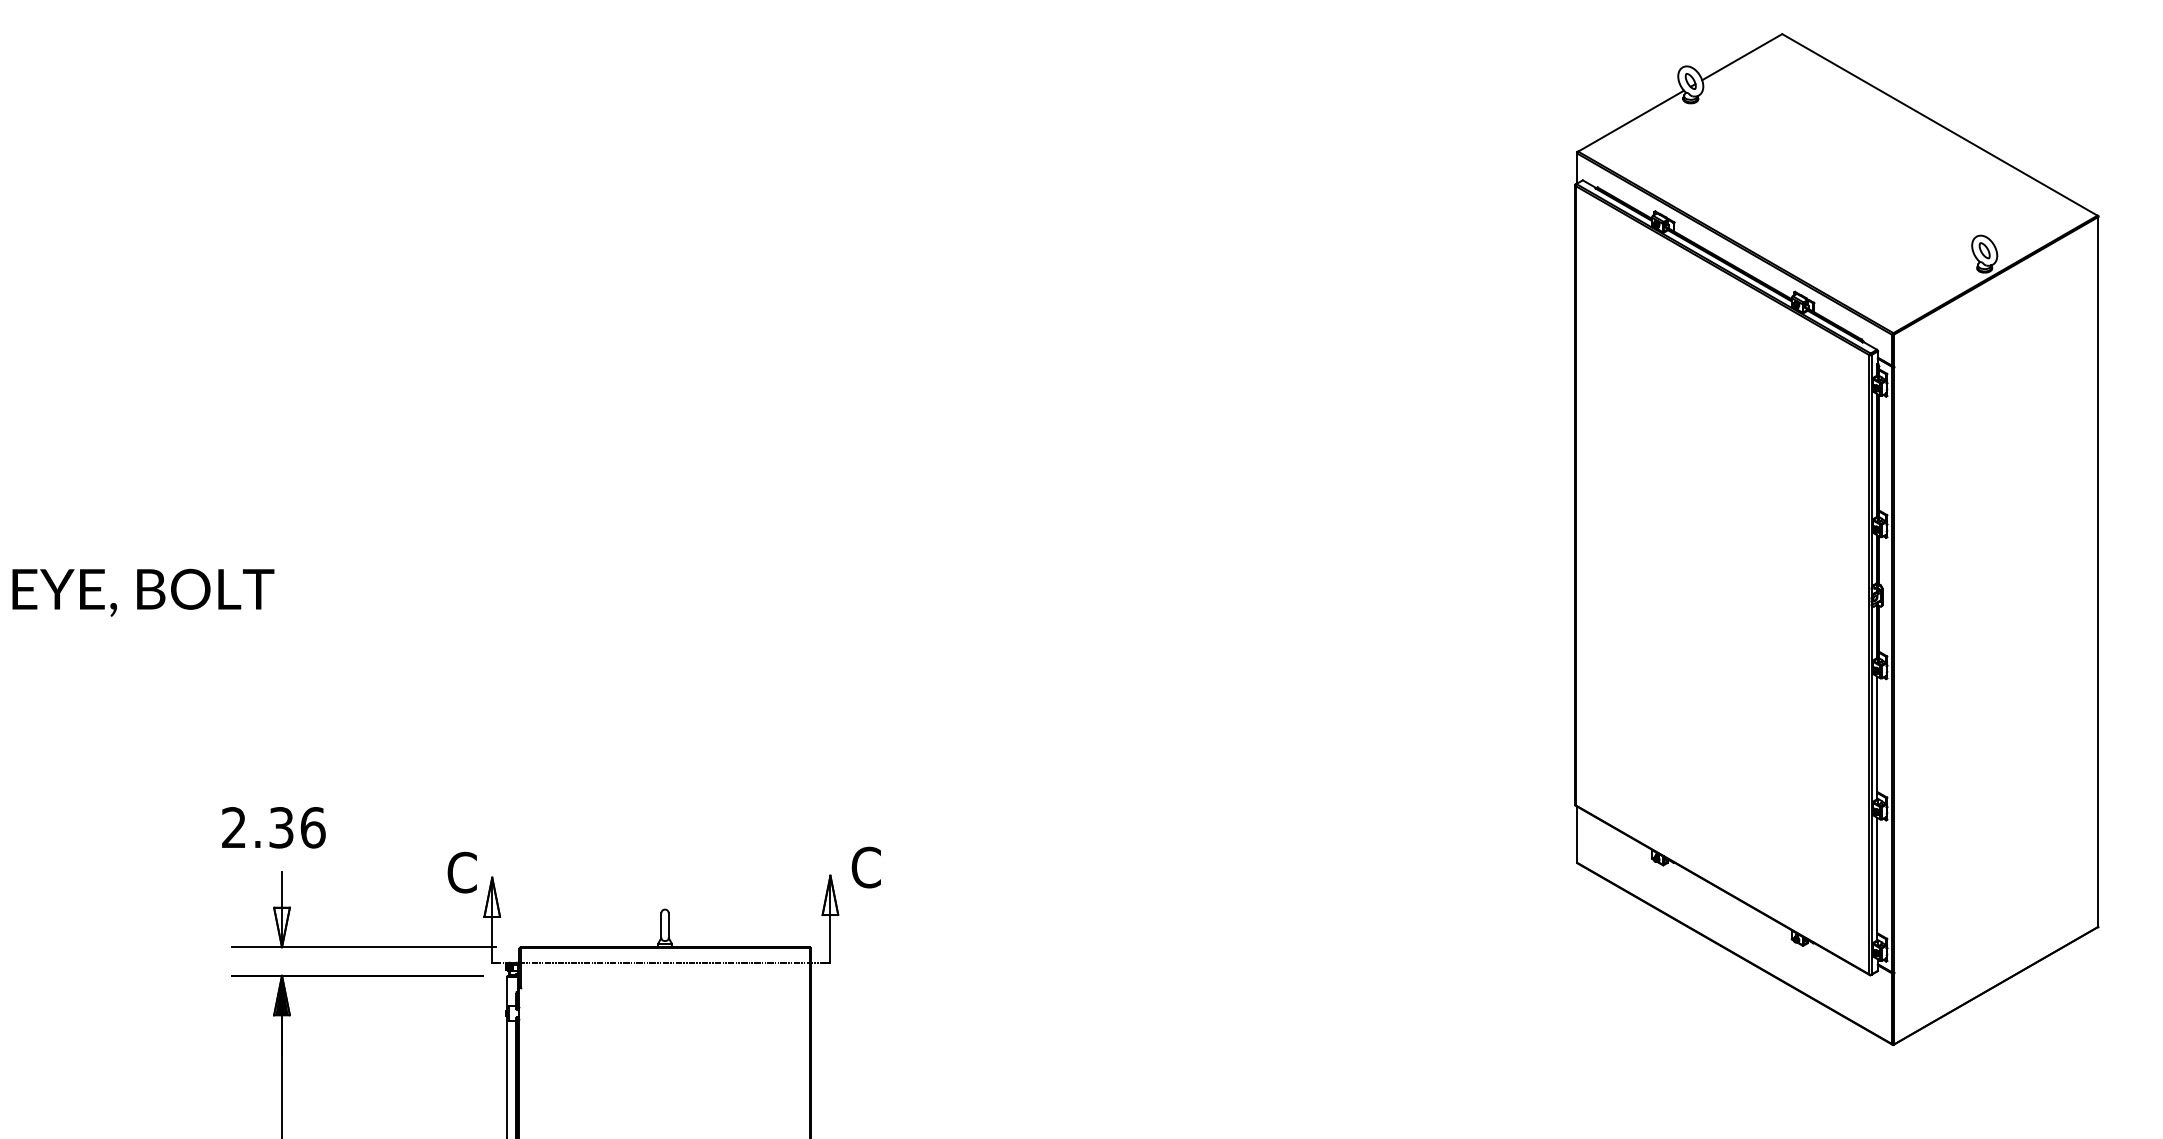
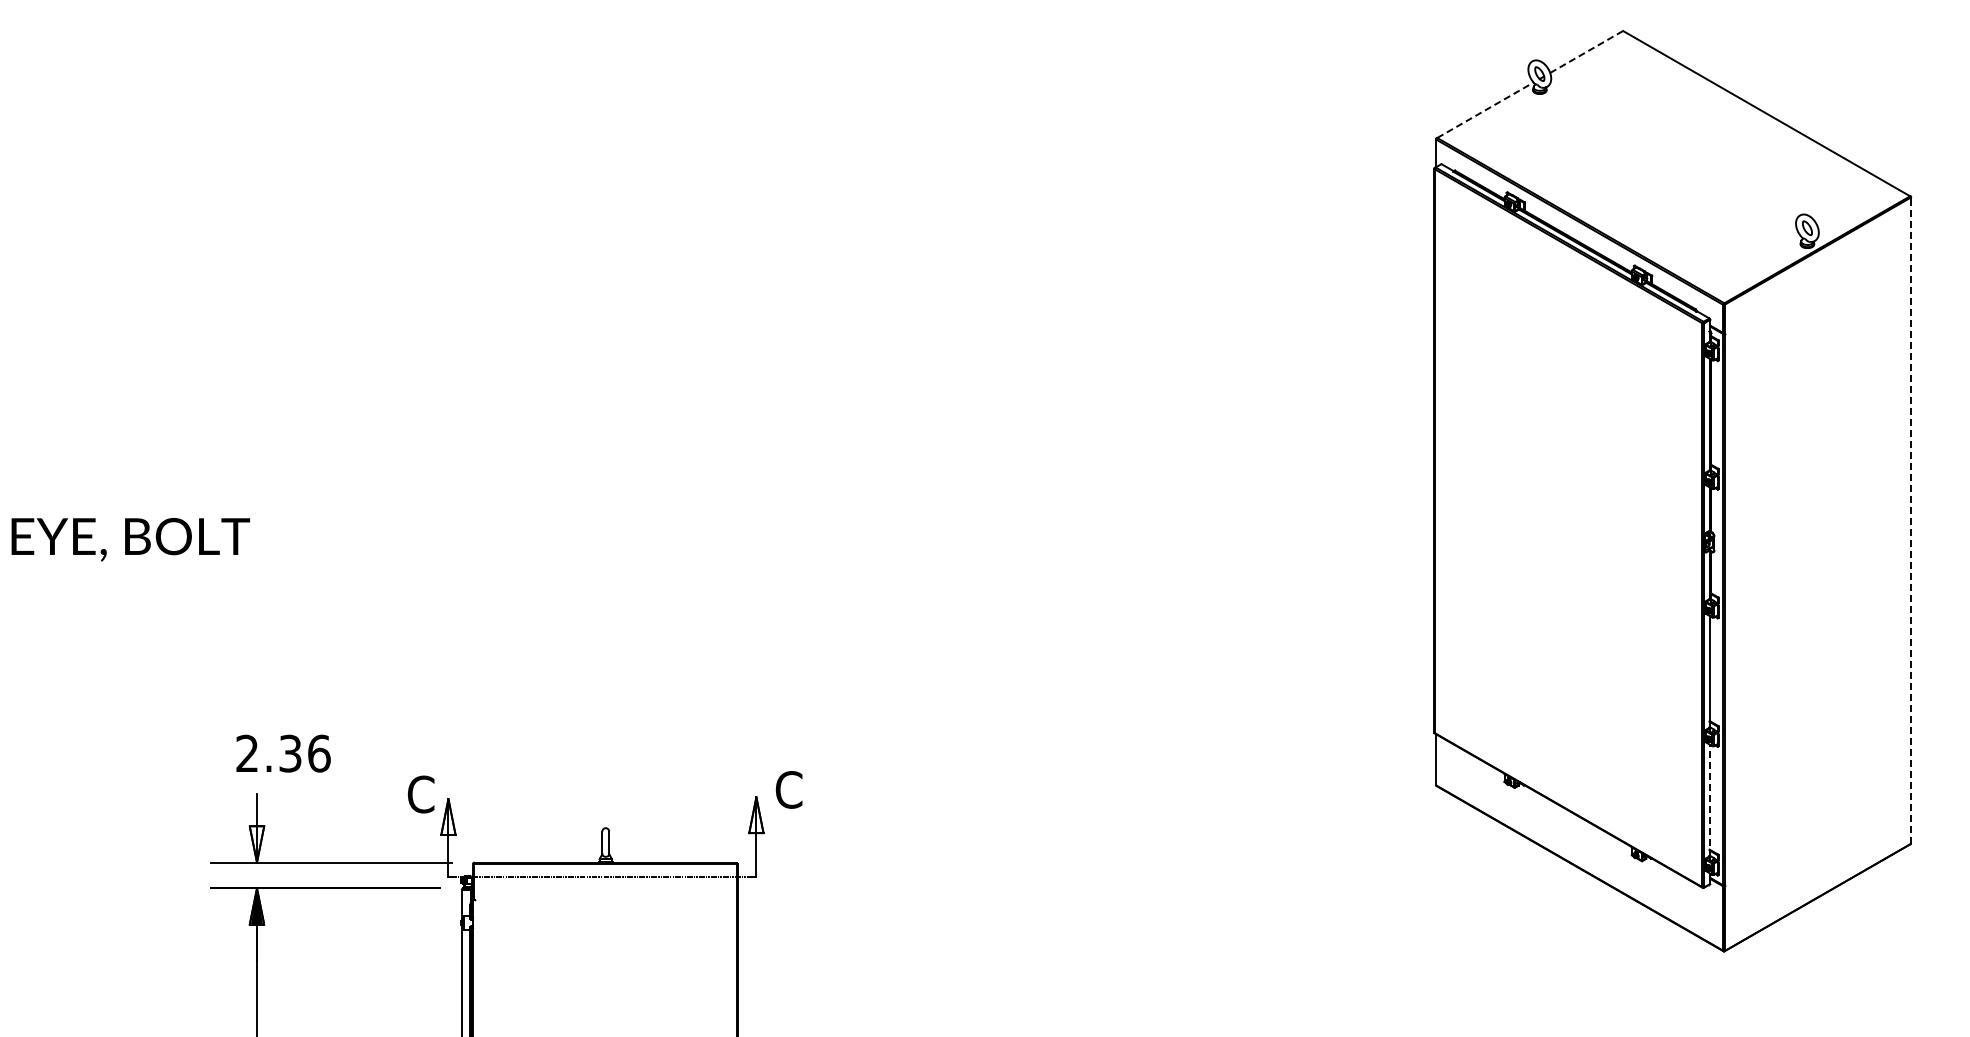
line: (1743, 56) -> (1587, 51), solid -> dashed
line: (1631, 121) -> (1485, 110), solid -> dashed
line: (2097, 571) -> (1910, 520), solid -> dashed
text: (273, 827) -> (283, 753), moved
line: (1877, 879) -> (1709, 800), solid -> dashed

